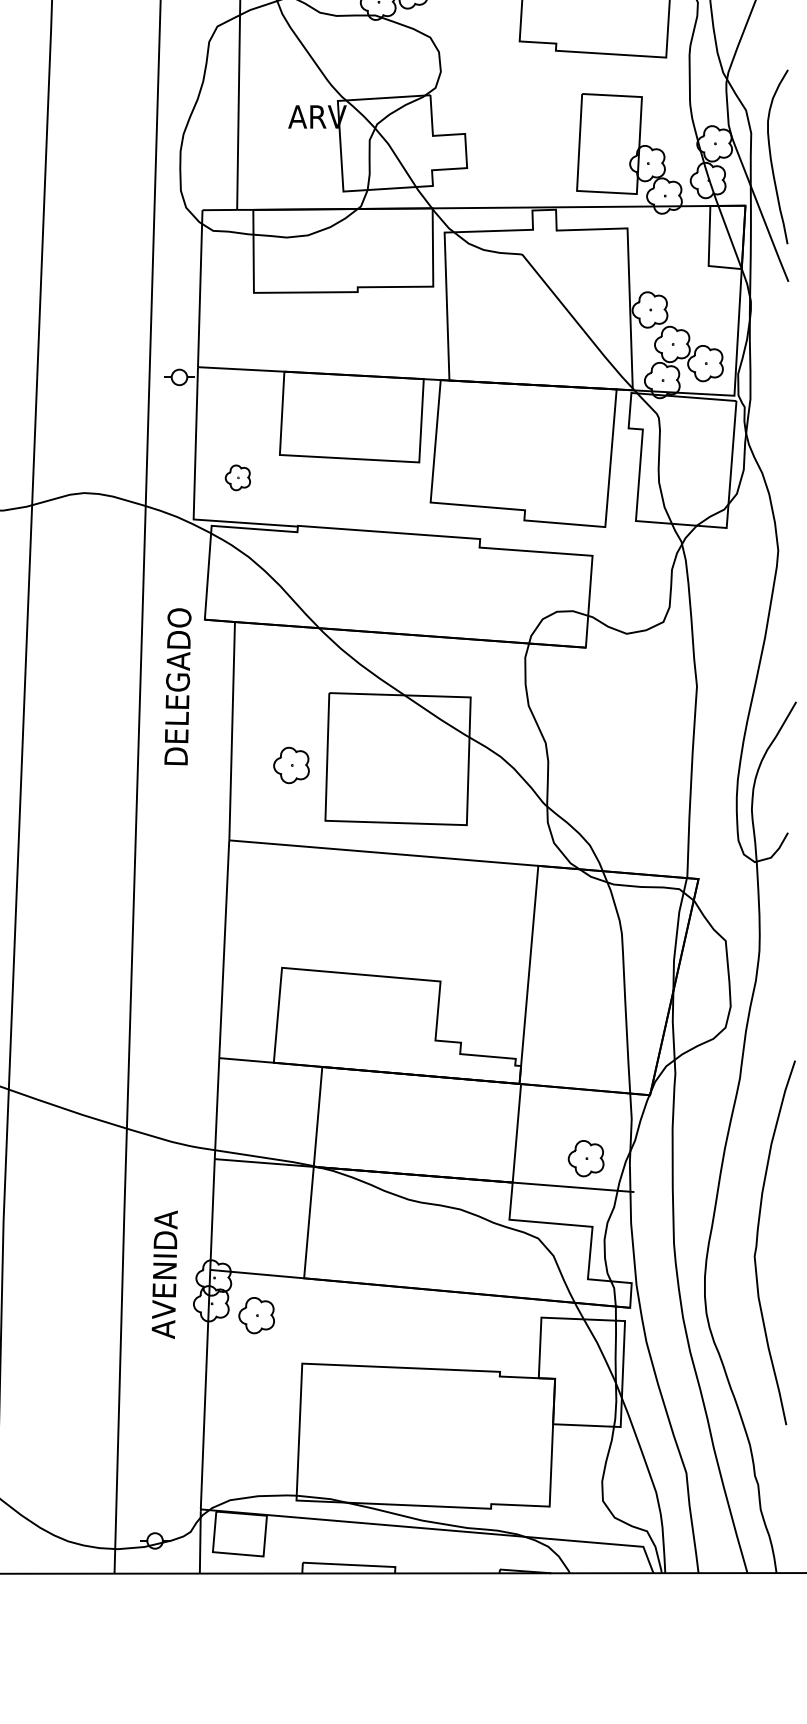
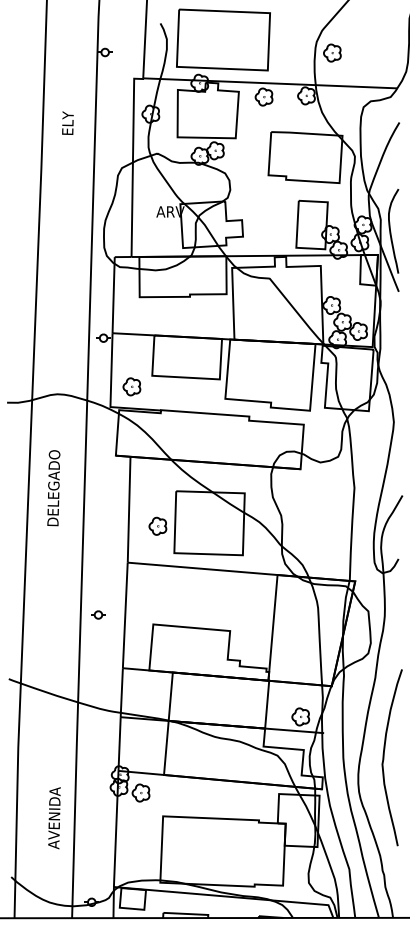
part: (237, 477) -> (131, 386), size x1.43
text: (177, 687) -> (53, 488), moved
part: (168, 947) -> (98, 614), added
text: (164, 1275) -> (54, 818), moved

